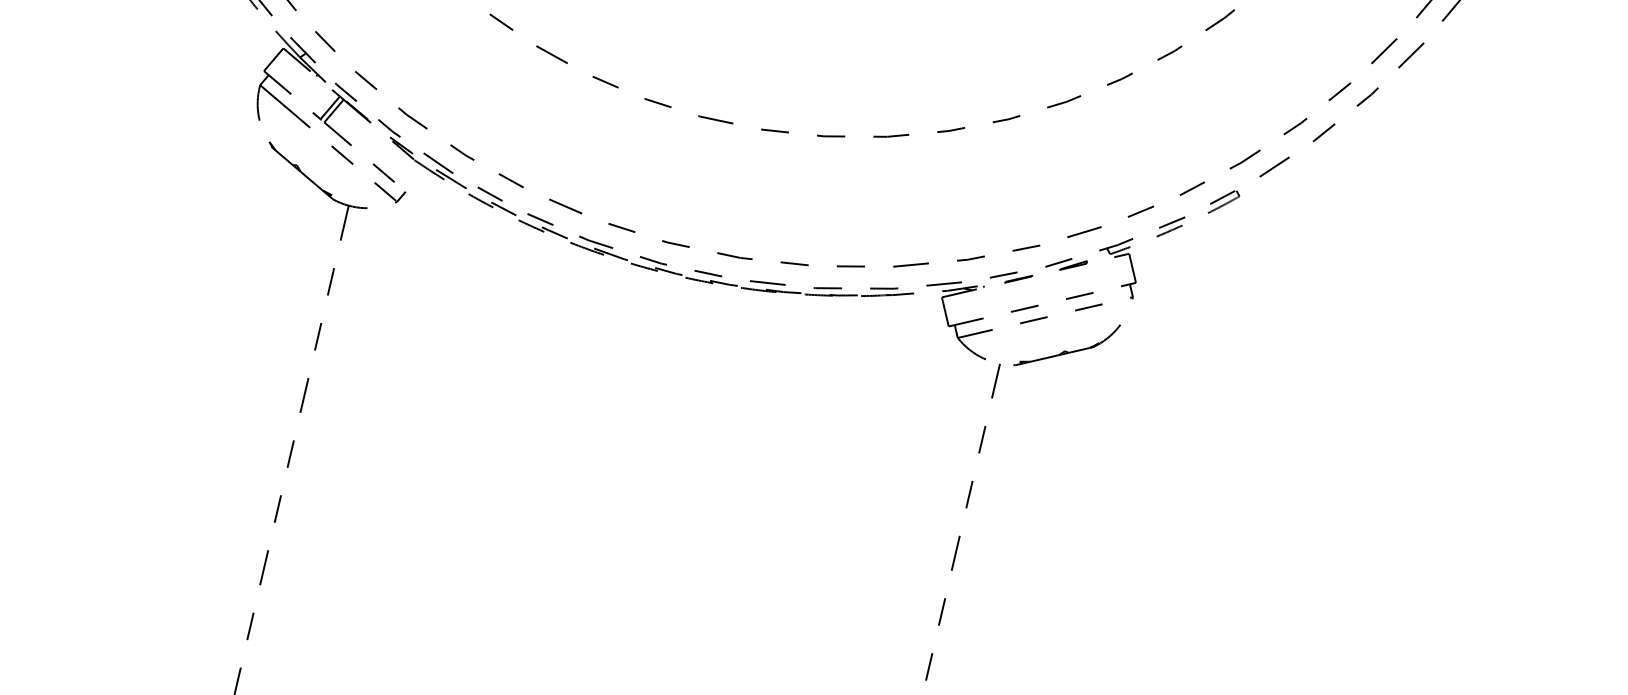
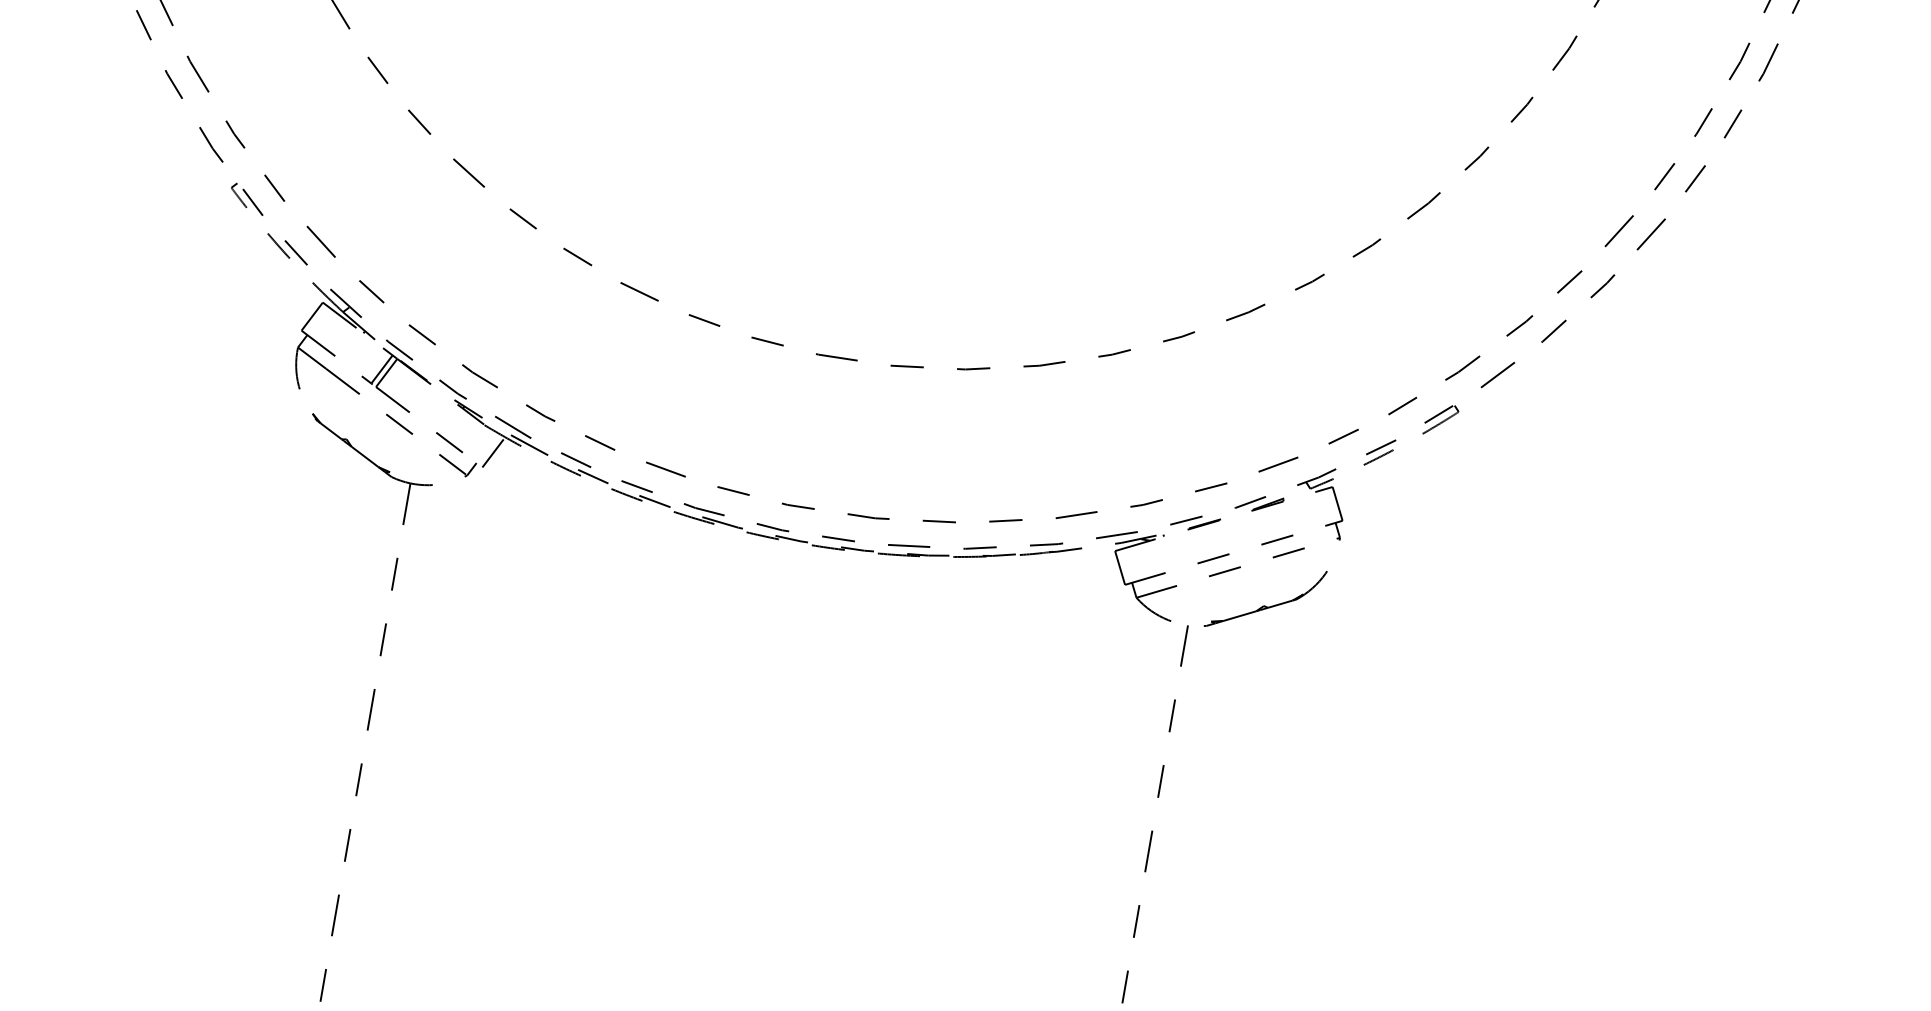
line: (419, 184) -> (492, 453), added

